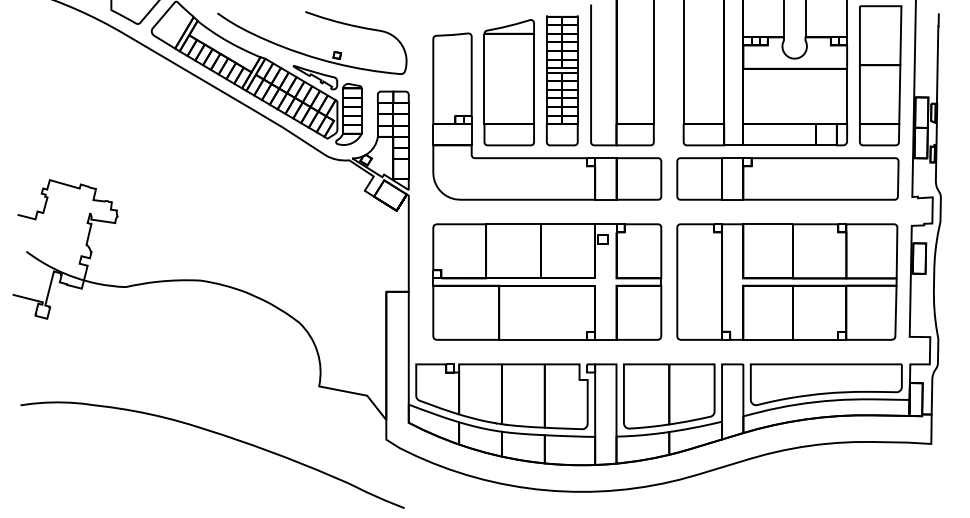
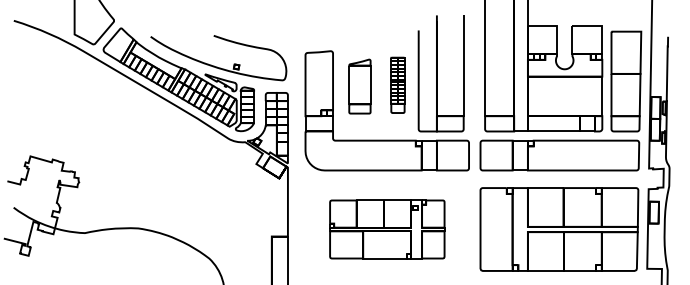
part: (561, 80) -> (397, 84), size x0.6
part: (508, 82) -> (359, 86), size x0.6
part: (547, 281) -> (387, 229), size x0.7

